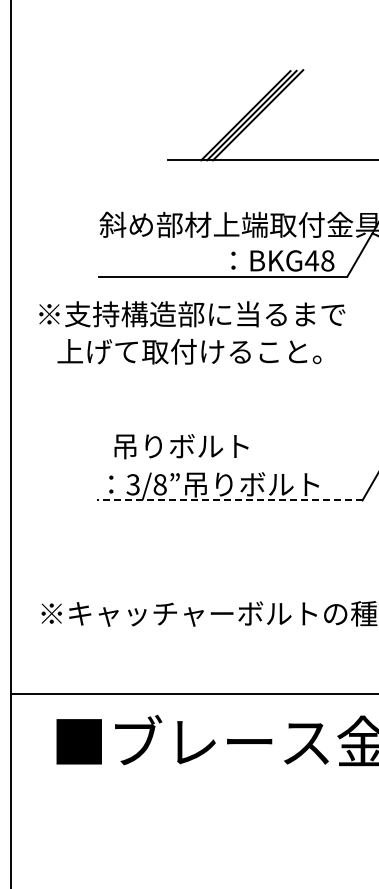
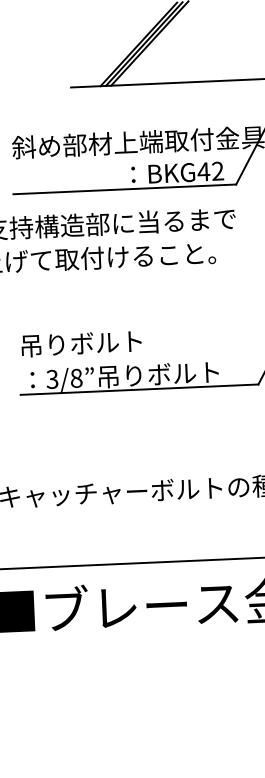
text: (327, 260) -> (217, 170), BKG48 -> BKG42
text: (181, 446) -> (81, 343), moved
line: (229, 500) -> (139, 389), dashed -> solid

